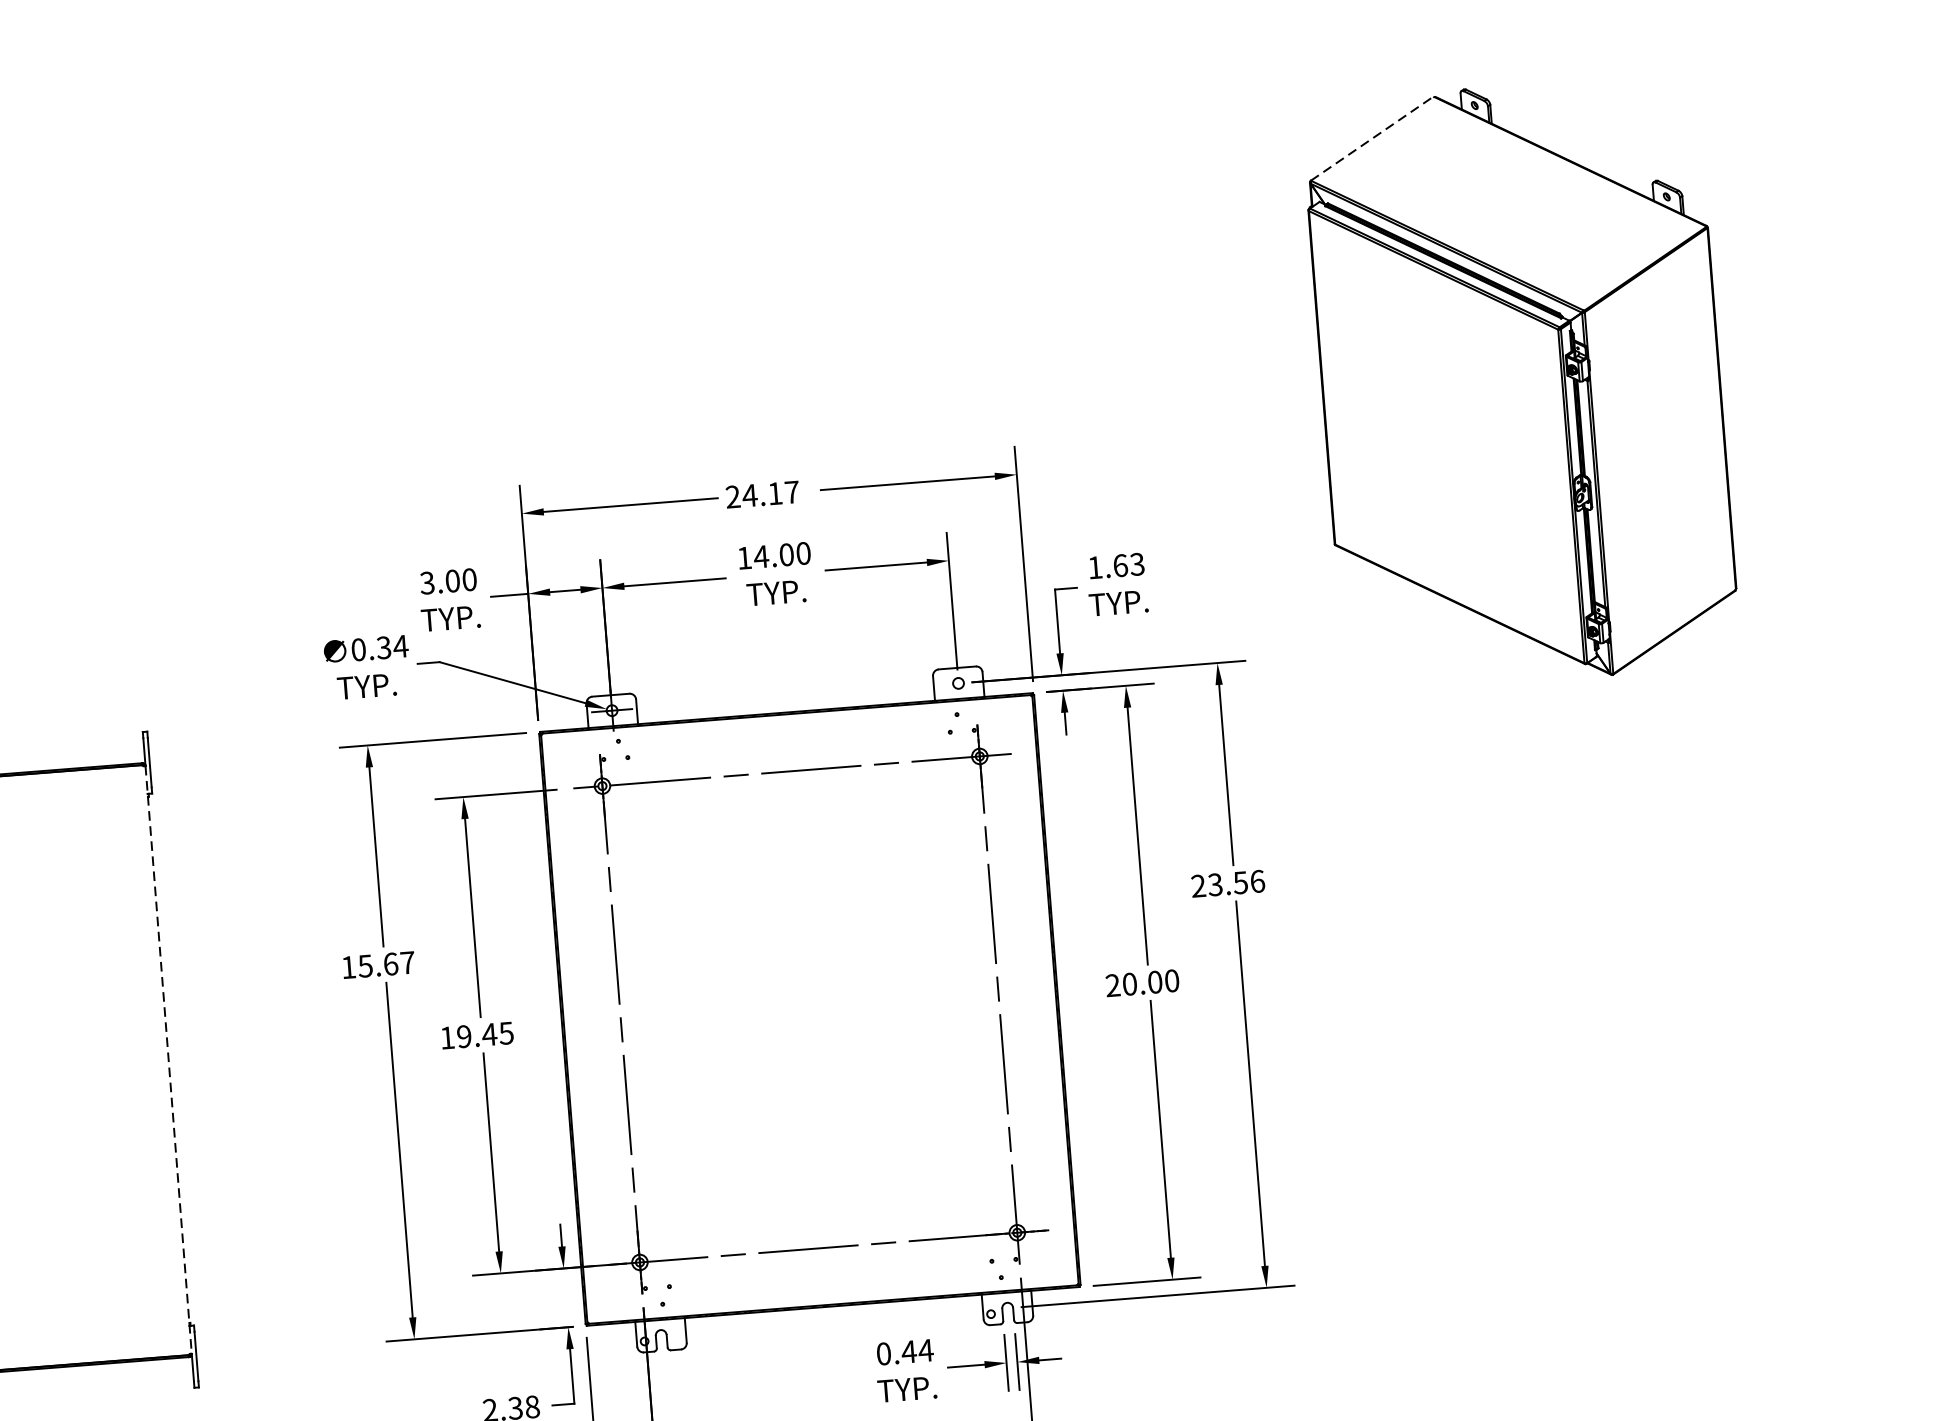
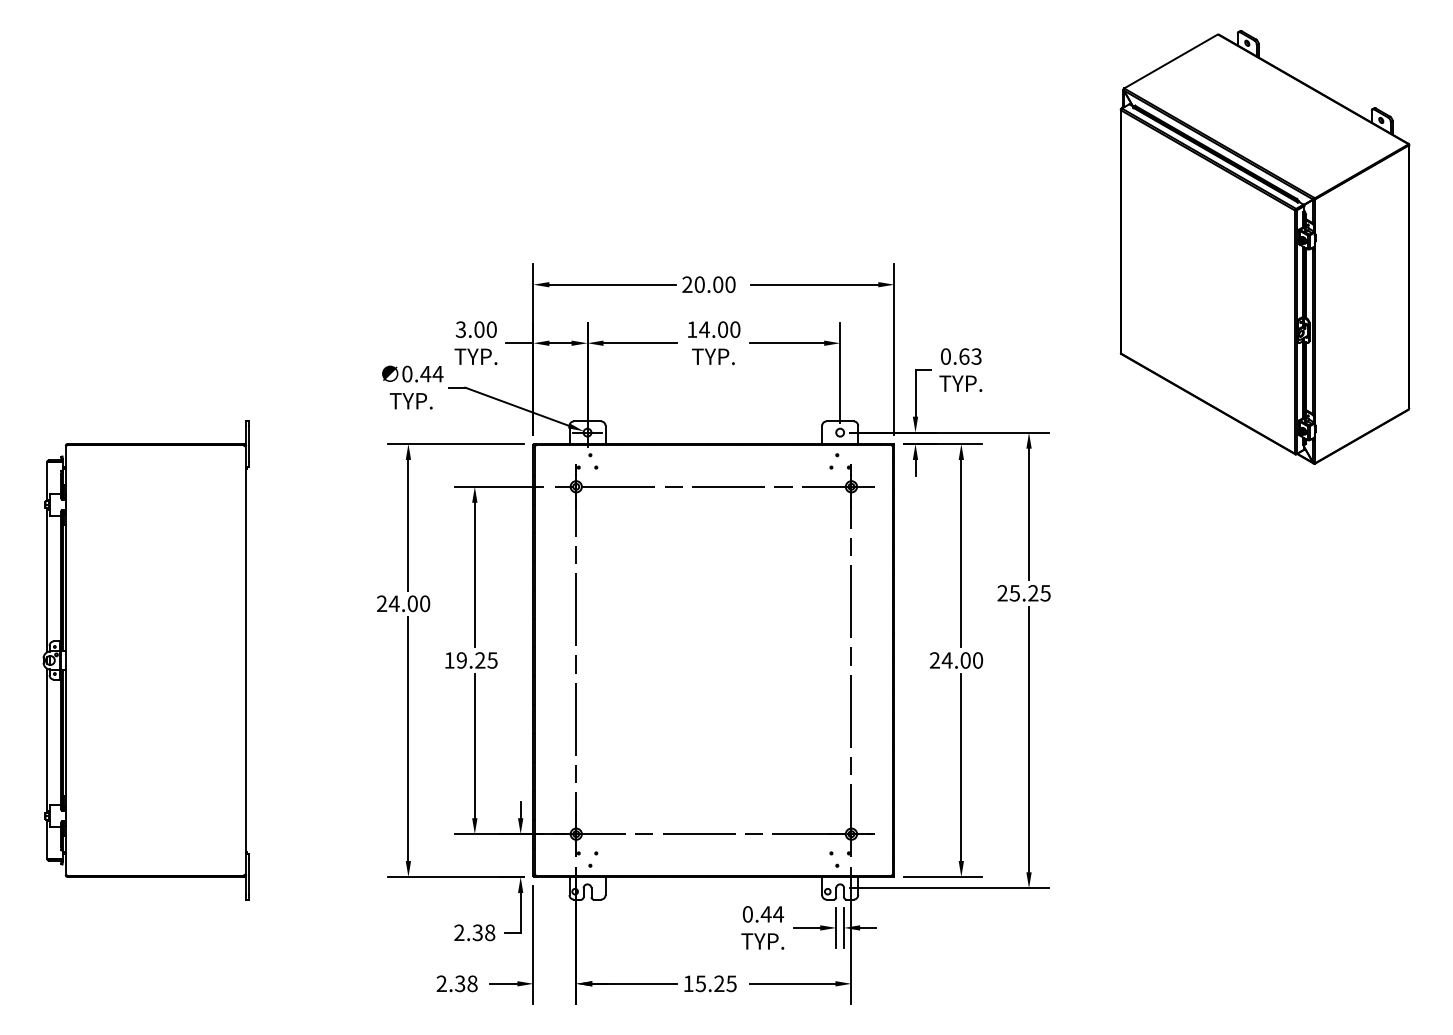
line: (1371, 138) -> (1170, 61), dashed -> solid
text: (770, 493) -> (714, 284), 24.17 -> 20.00
text: (1094, 567) -> (945, 356), 1.63 -> 0.63
text: (383, 647) -> (425, 373), 0.34 -> 0.44
text: (1236, 883) -> (1030, 593), 23.56 -> 25.25
text: (378, 964) -> (403, 603), 15.67 -> 24.00
text: (1128, 984) -> (946, 660), 20.00 -> 24.00
text: (488, 1034) -> (479, 660), 19.45 -> 19.25
line: (169, 1061) -> (246, 661), dashed -> solid

